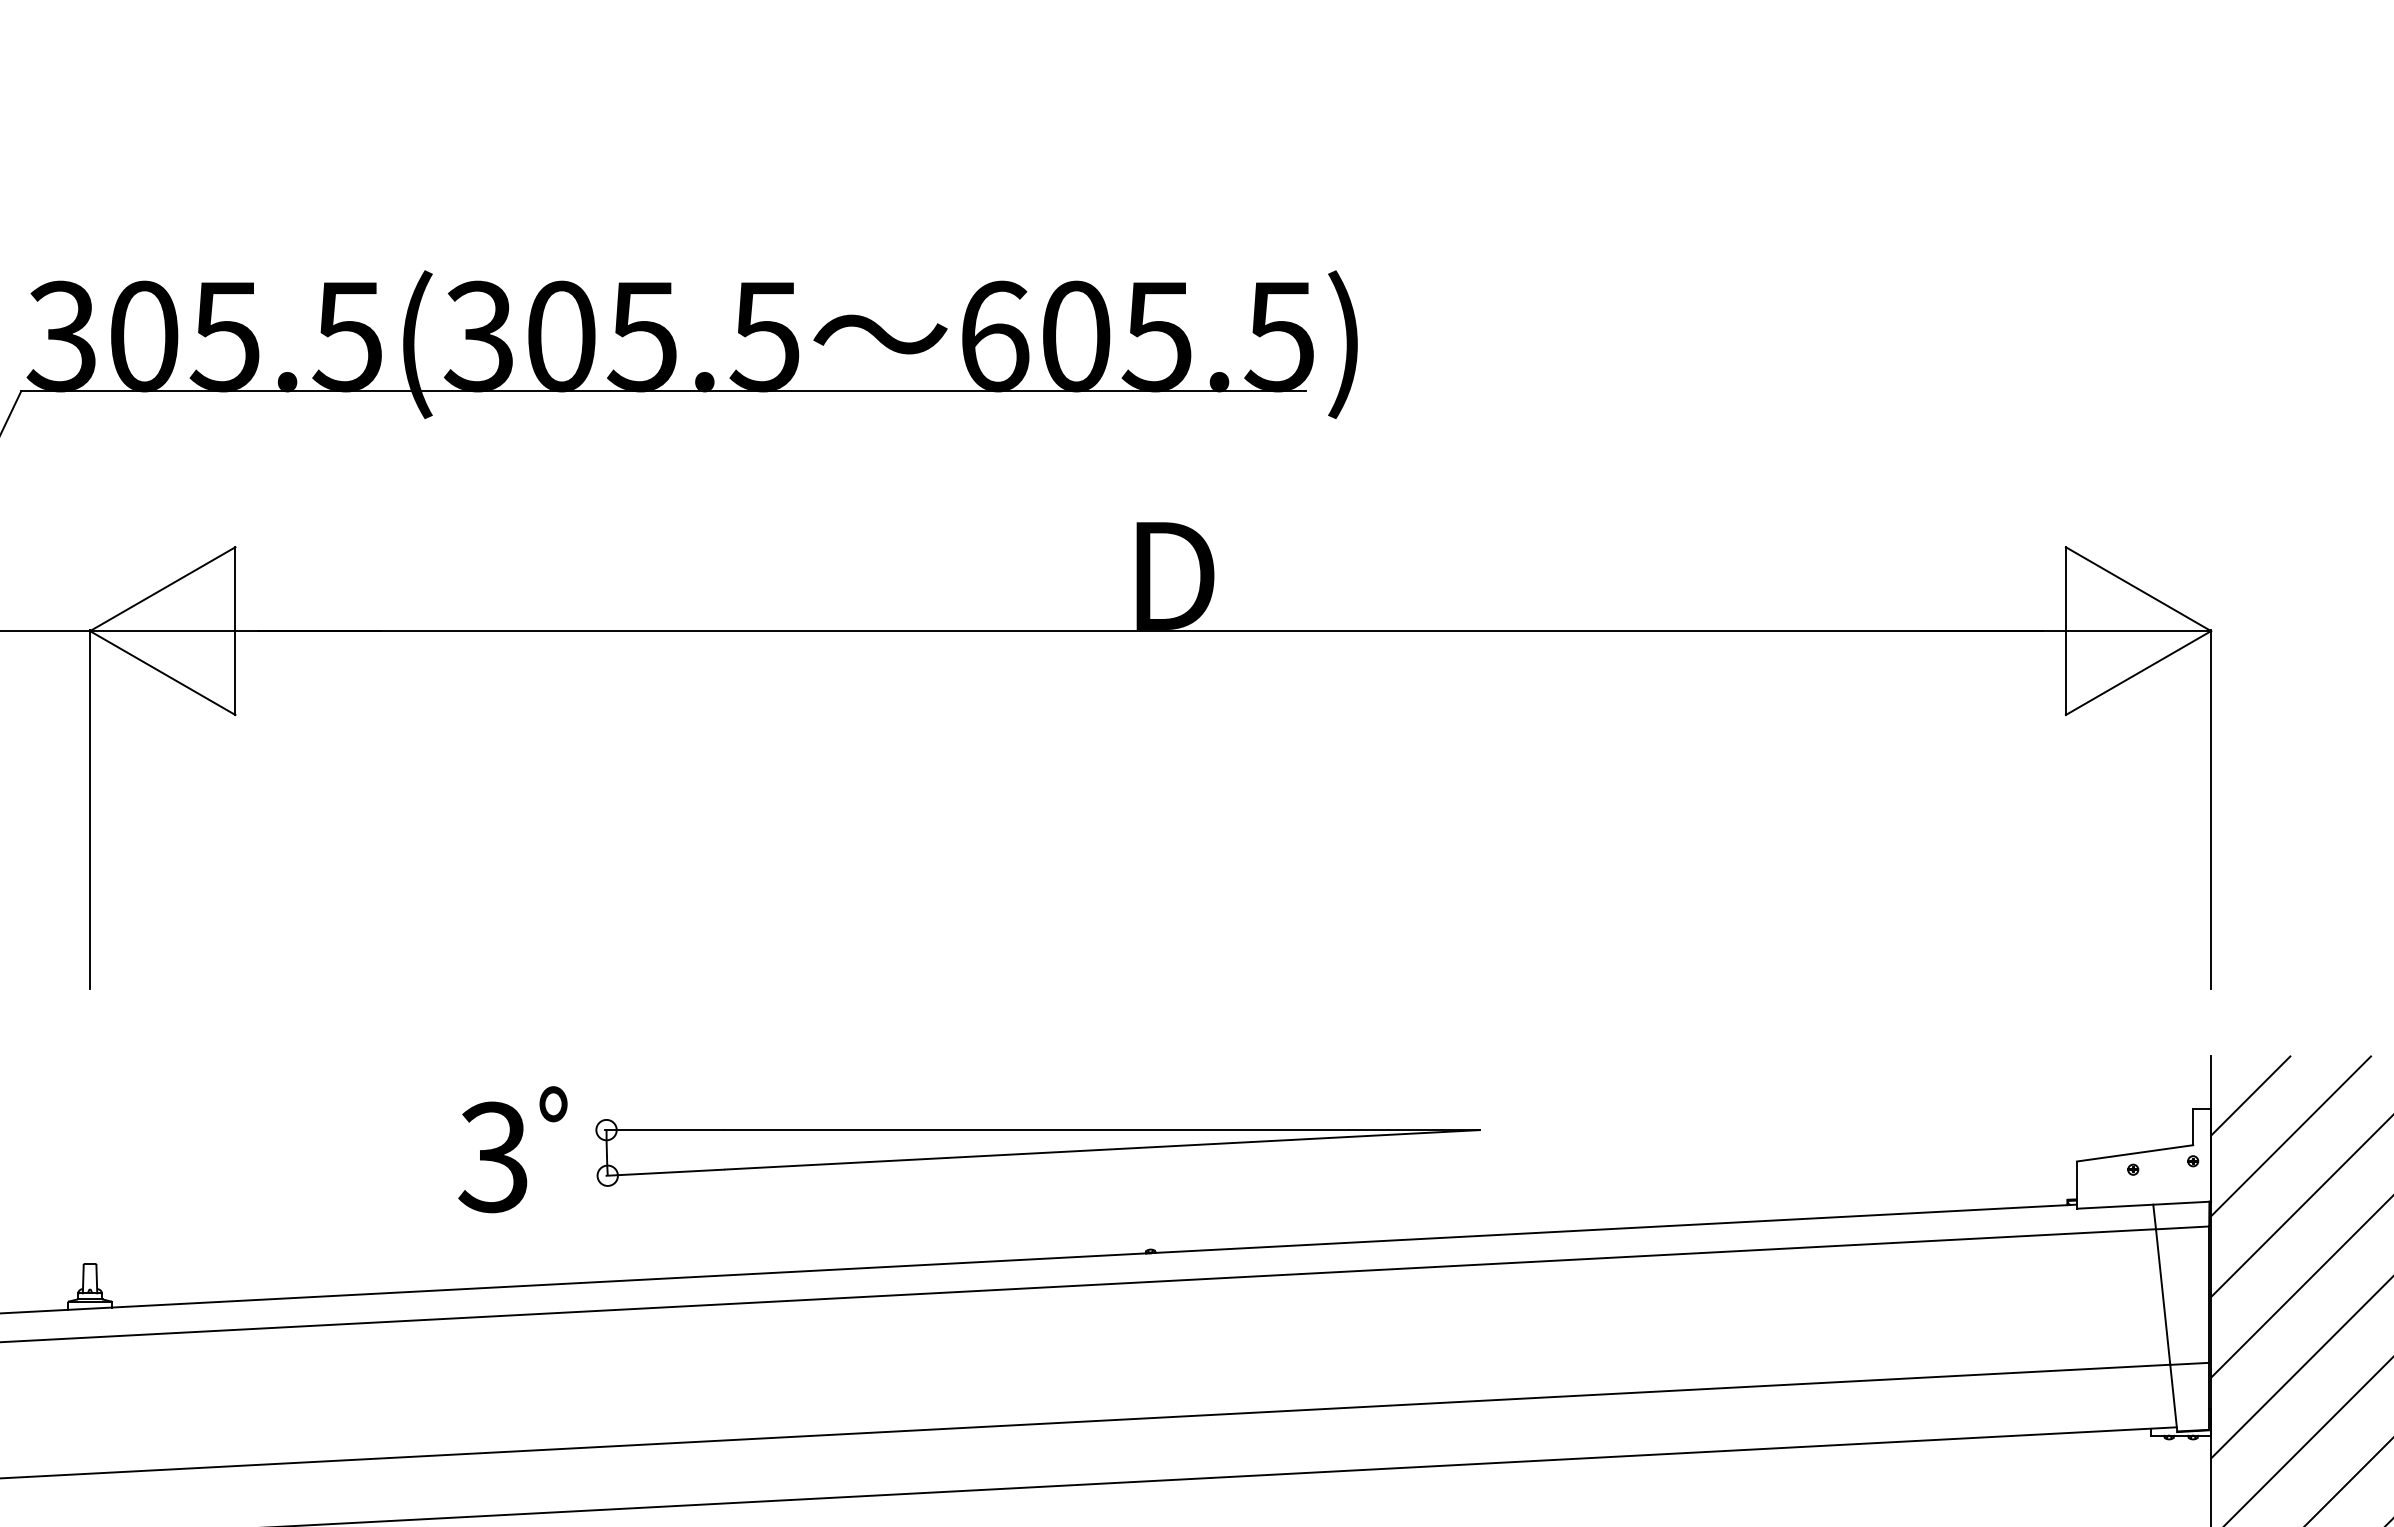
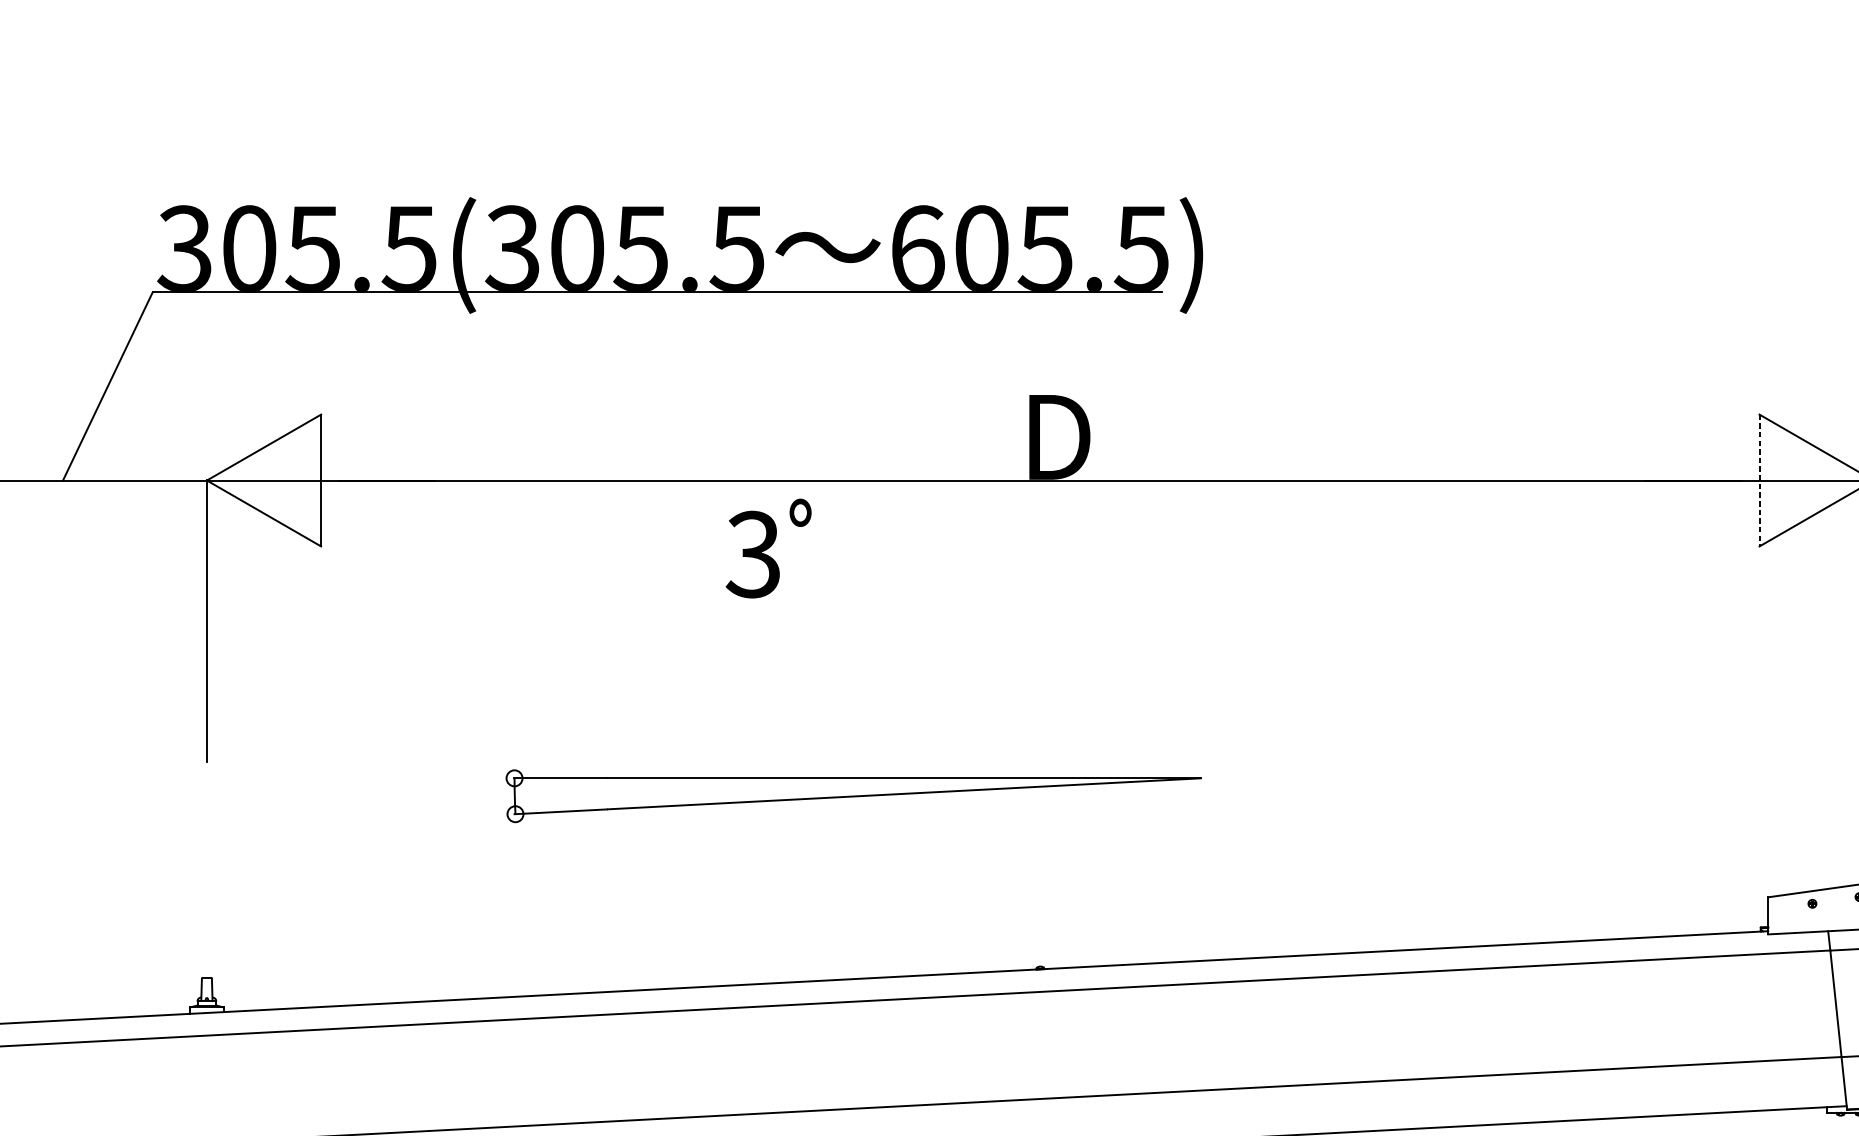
line: (2065, 631) -> (1759, 480), solid -> dashed
text: (512, 1149) -> (768, 548), moved
part: (1037, 1152) -> (853, 795), moved

